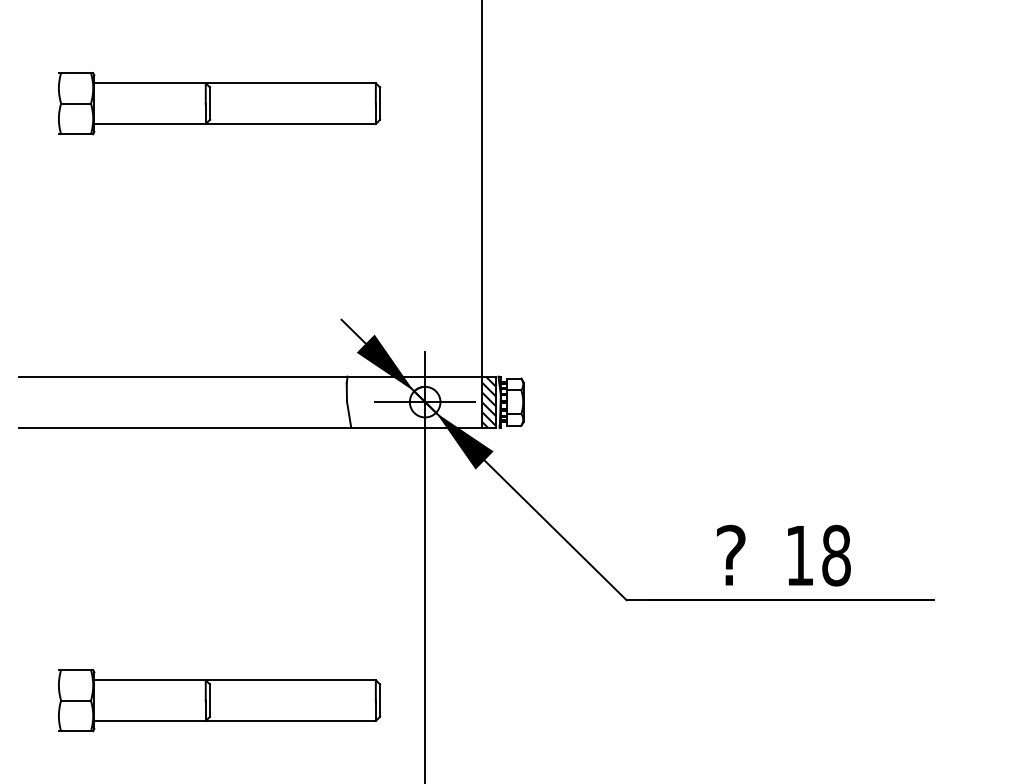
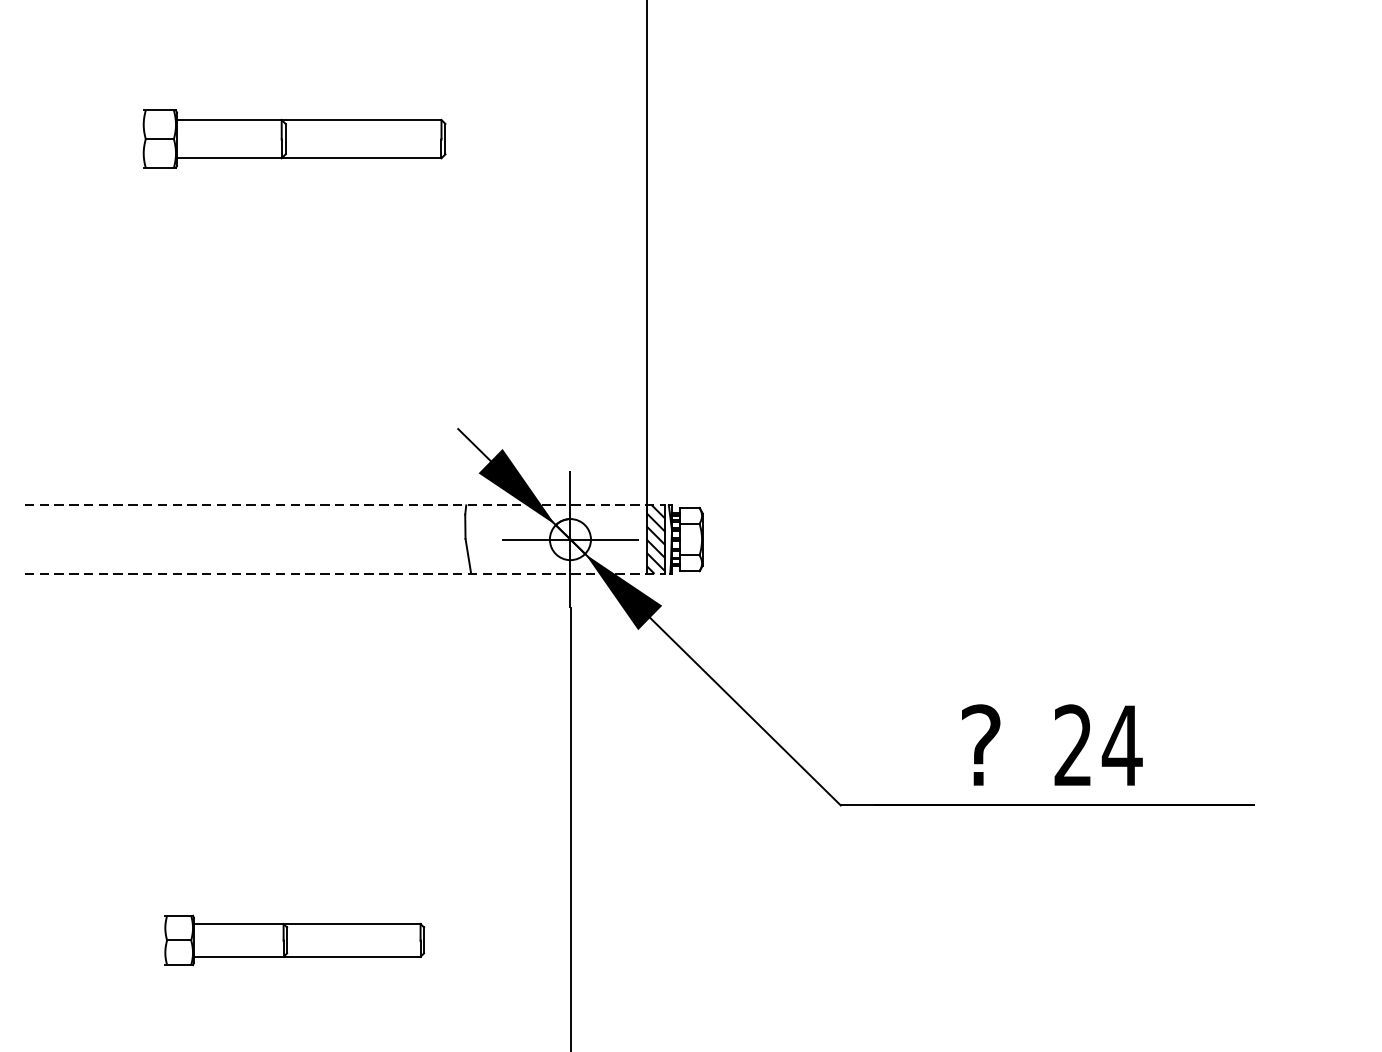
part: (219, 103) -> (294, 138), size x0.7
line: (257, 376) -> (345, 505), solid -> dashed
line: (257, 427) -> (345, 573), solid -> dashed
text: (818, 555) -> (1098, 745), 18 -> 24
part: (219, 700) -> (294, 940), size x0.6

